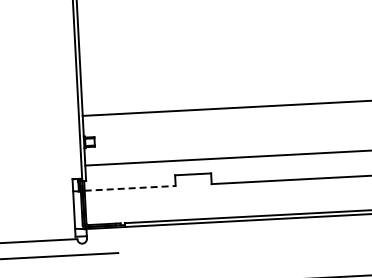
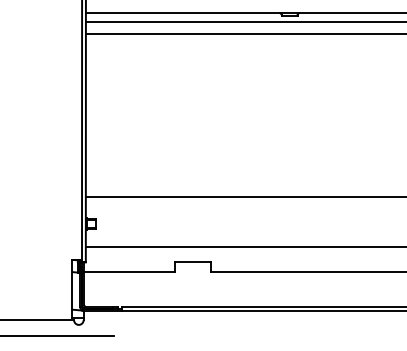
line: (130, 188) -> (129, 272), dashed -> solid

